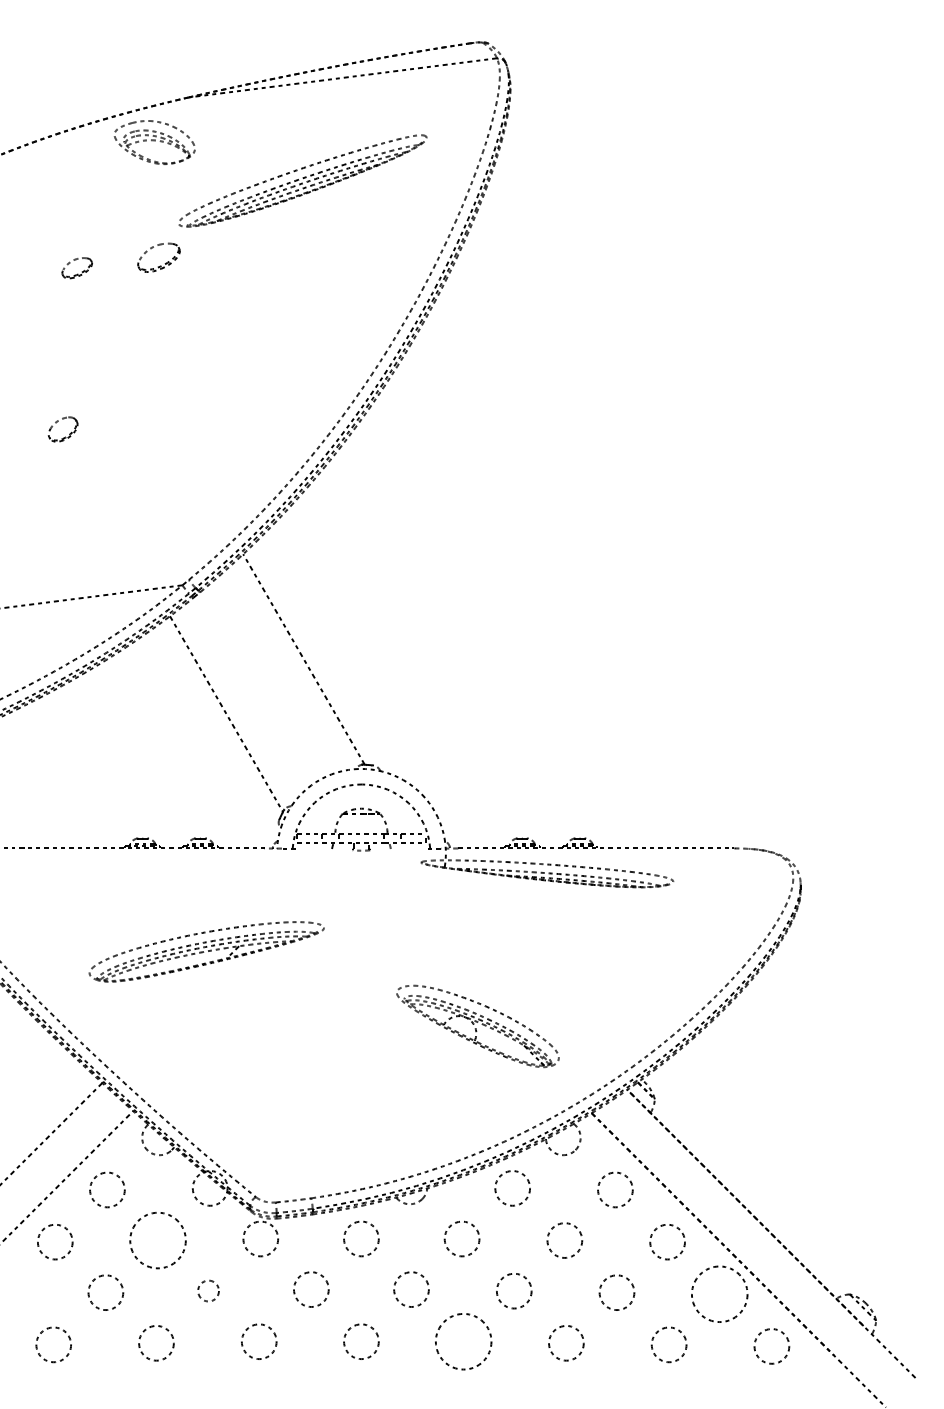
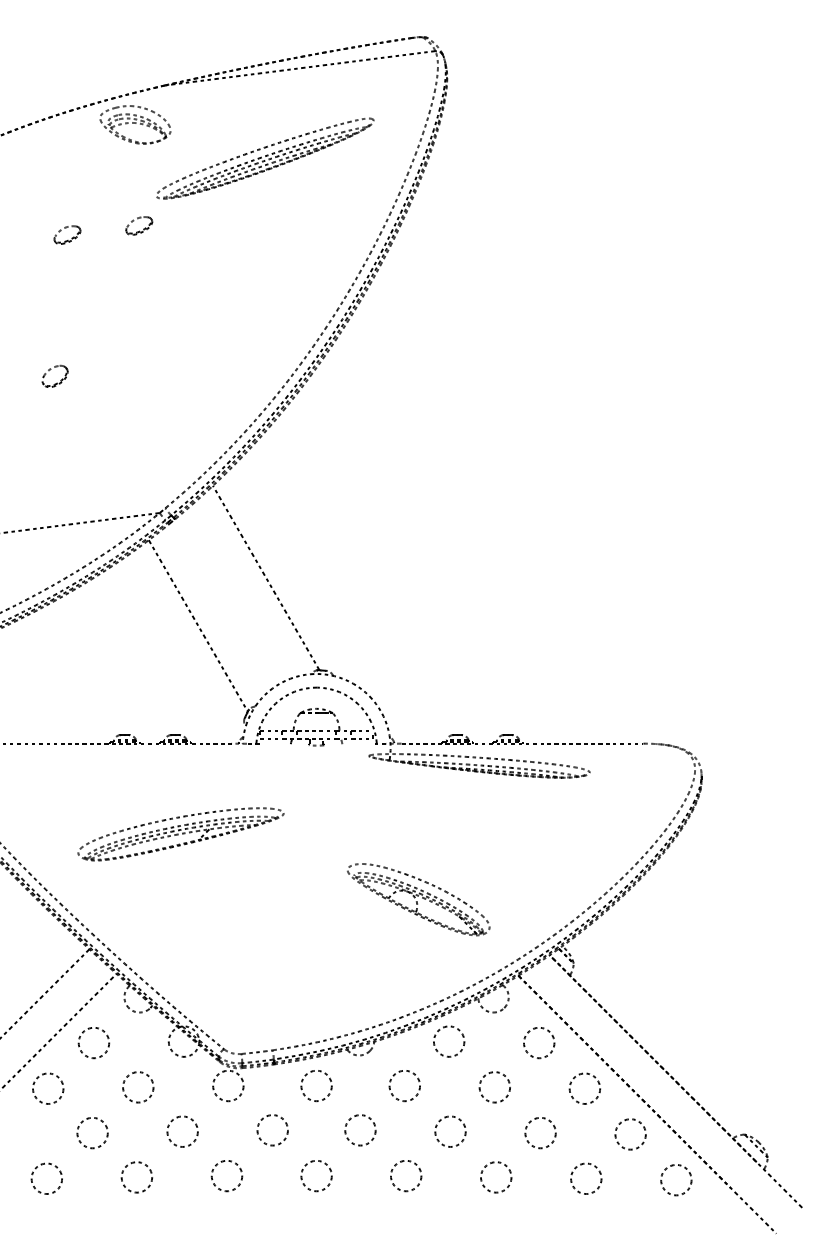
part: (159, 257) -> (139, 225), size x0.71
circle: (158, 1240) -> (138, 1087), size x0.62
circle: (208, 1290) -> (182, 1131), size x1.67
circle: (719, 1294) -> (630, 1134), size x0.62
circle: (462, 1341) -> (405, 1175), size x0.62

